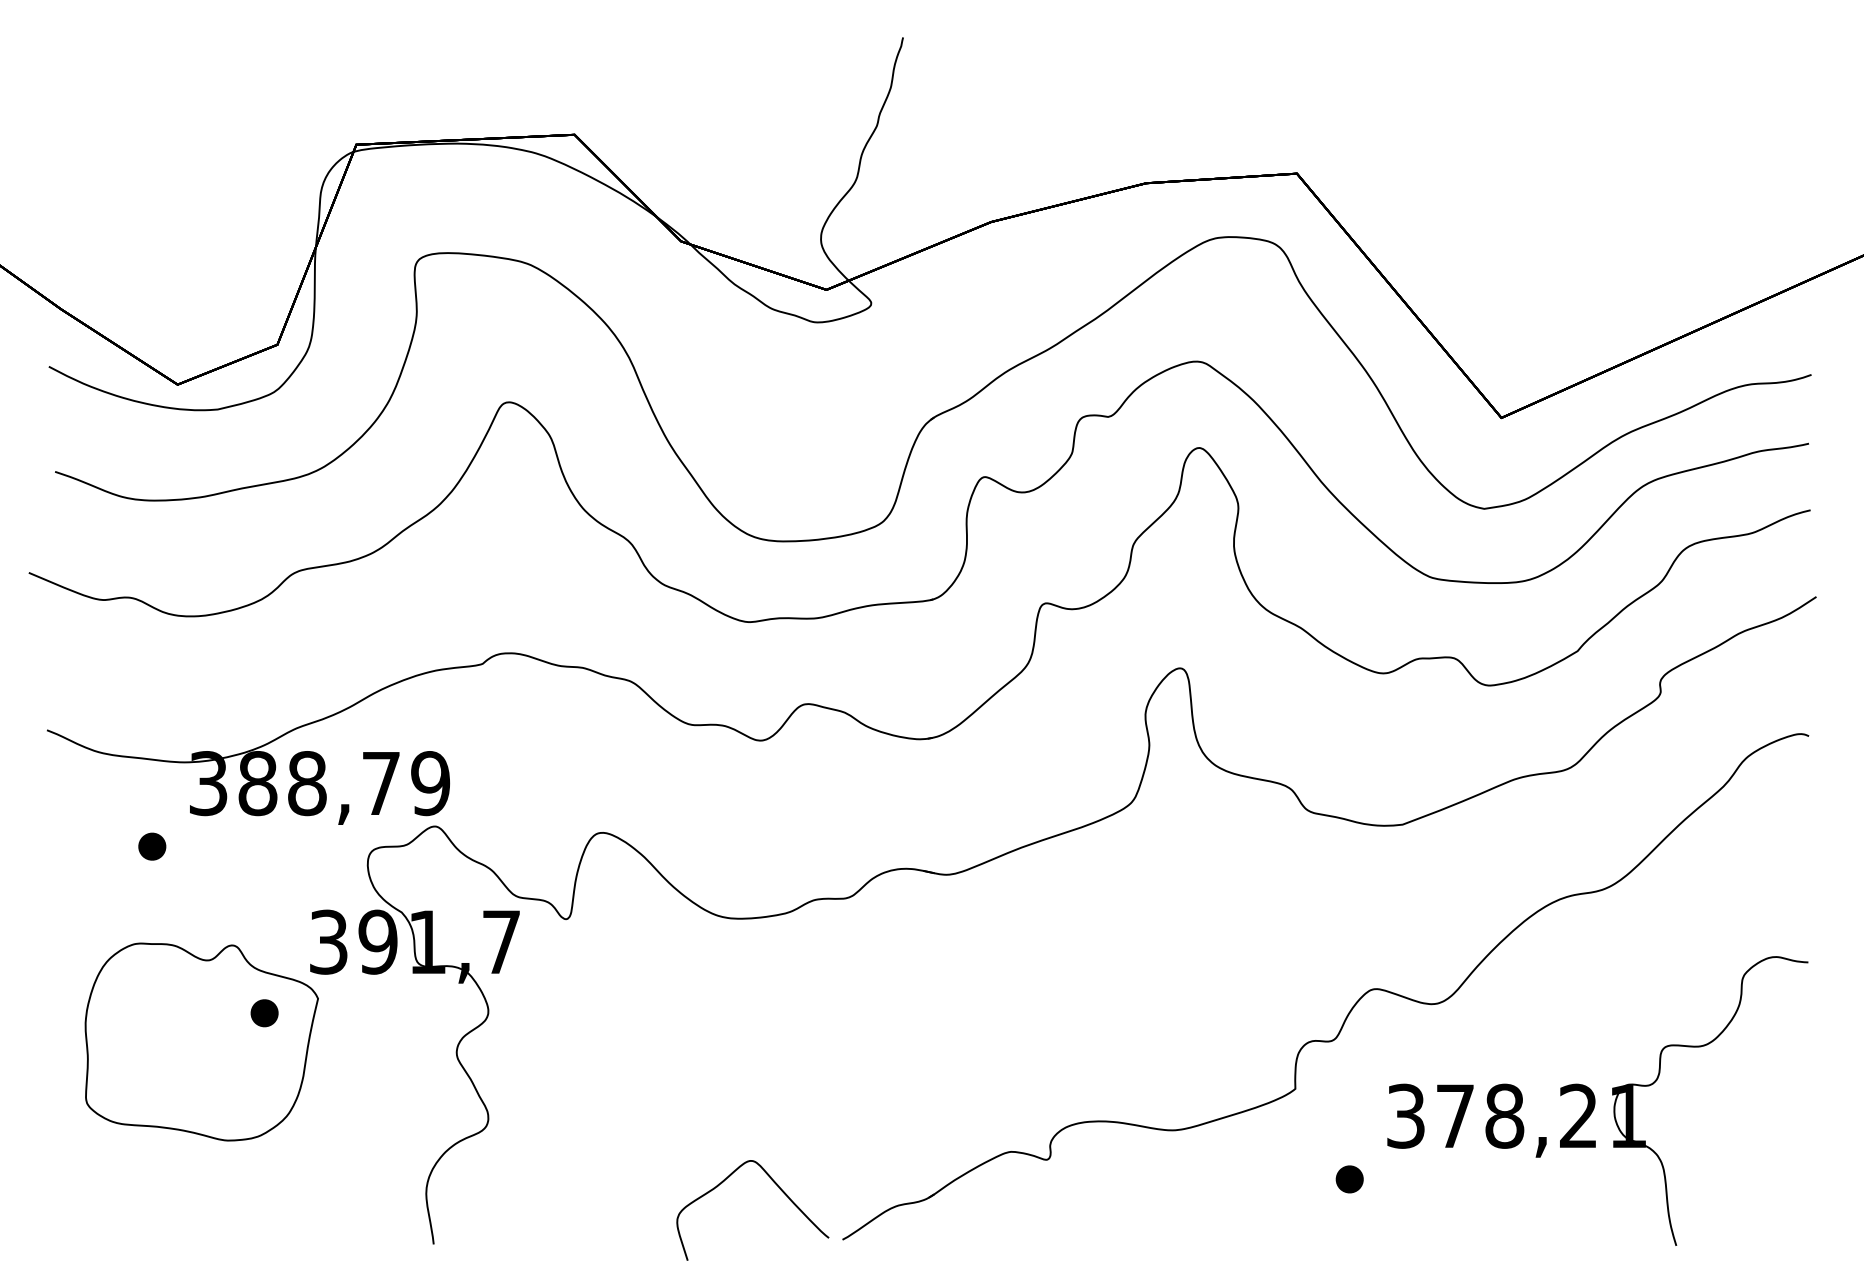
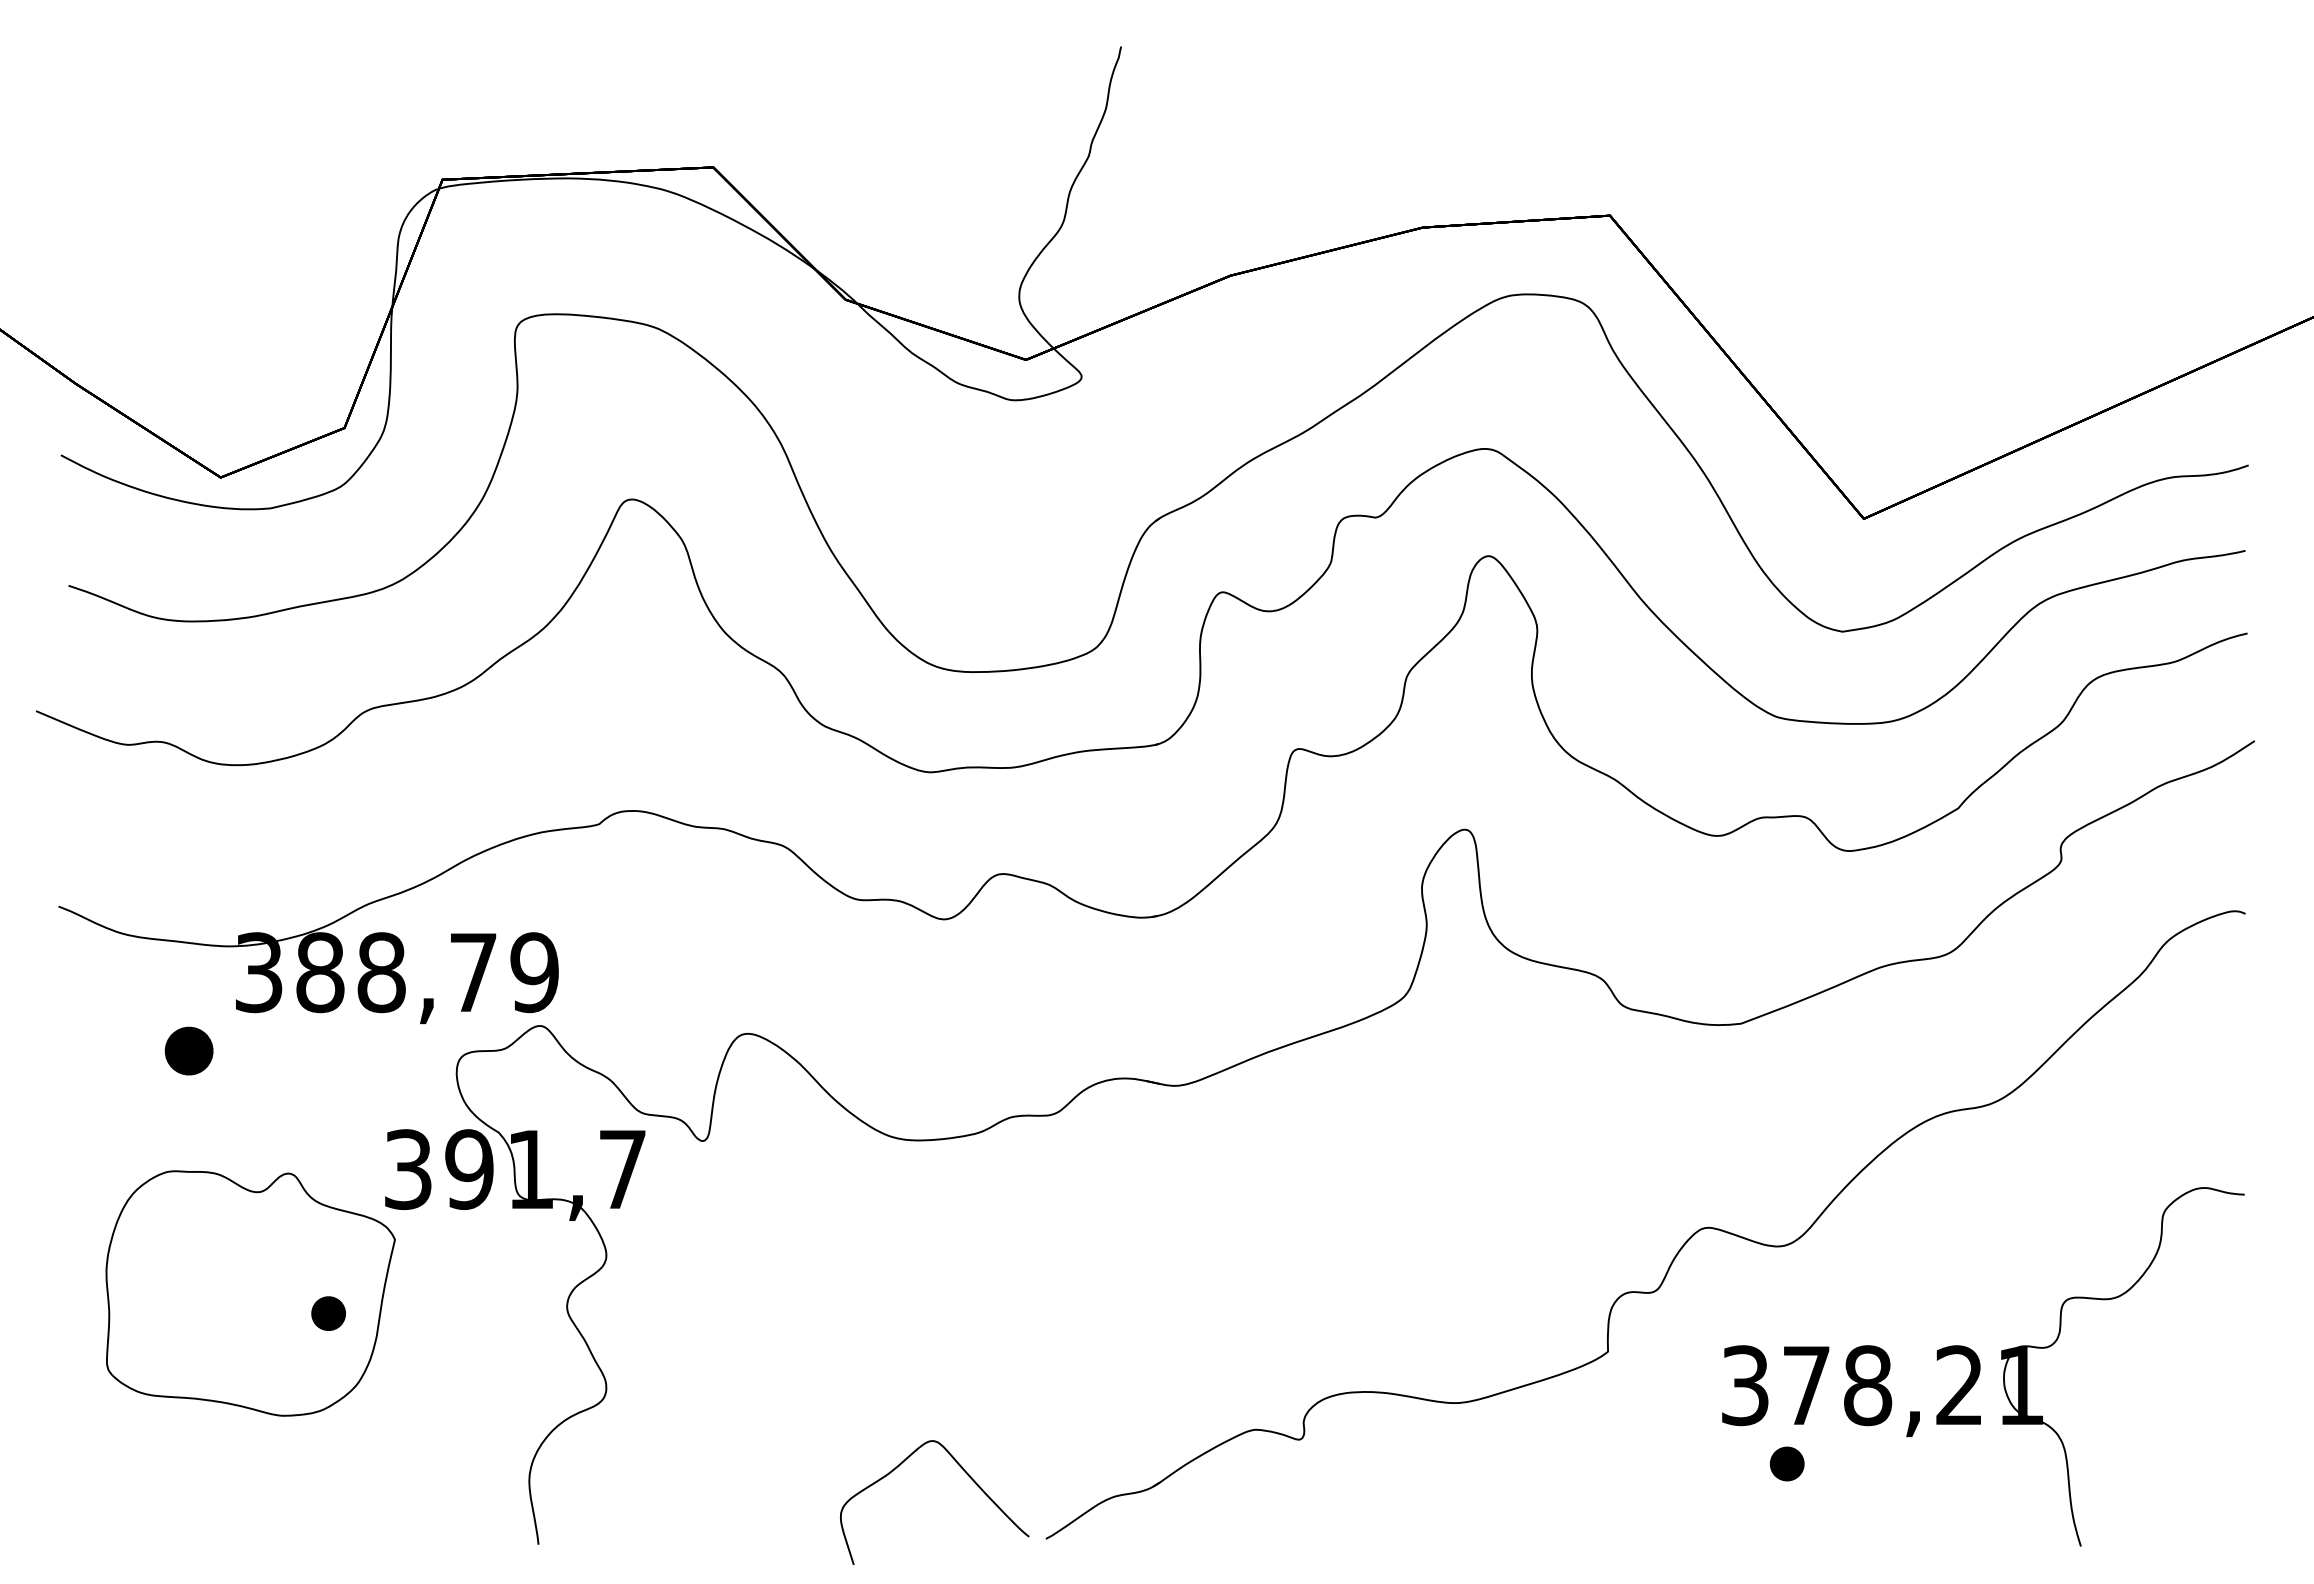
part: (152, 846) -> (189, 1050), size x1.4
part: (264, 1013) -> (328, 1313), moved
part: (1349, 1179) -> (1786, 1464), moved

